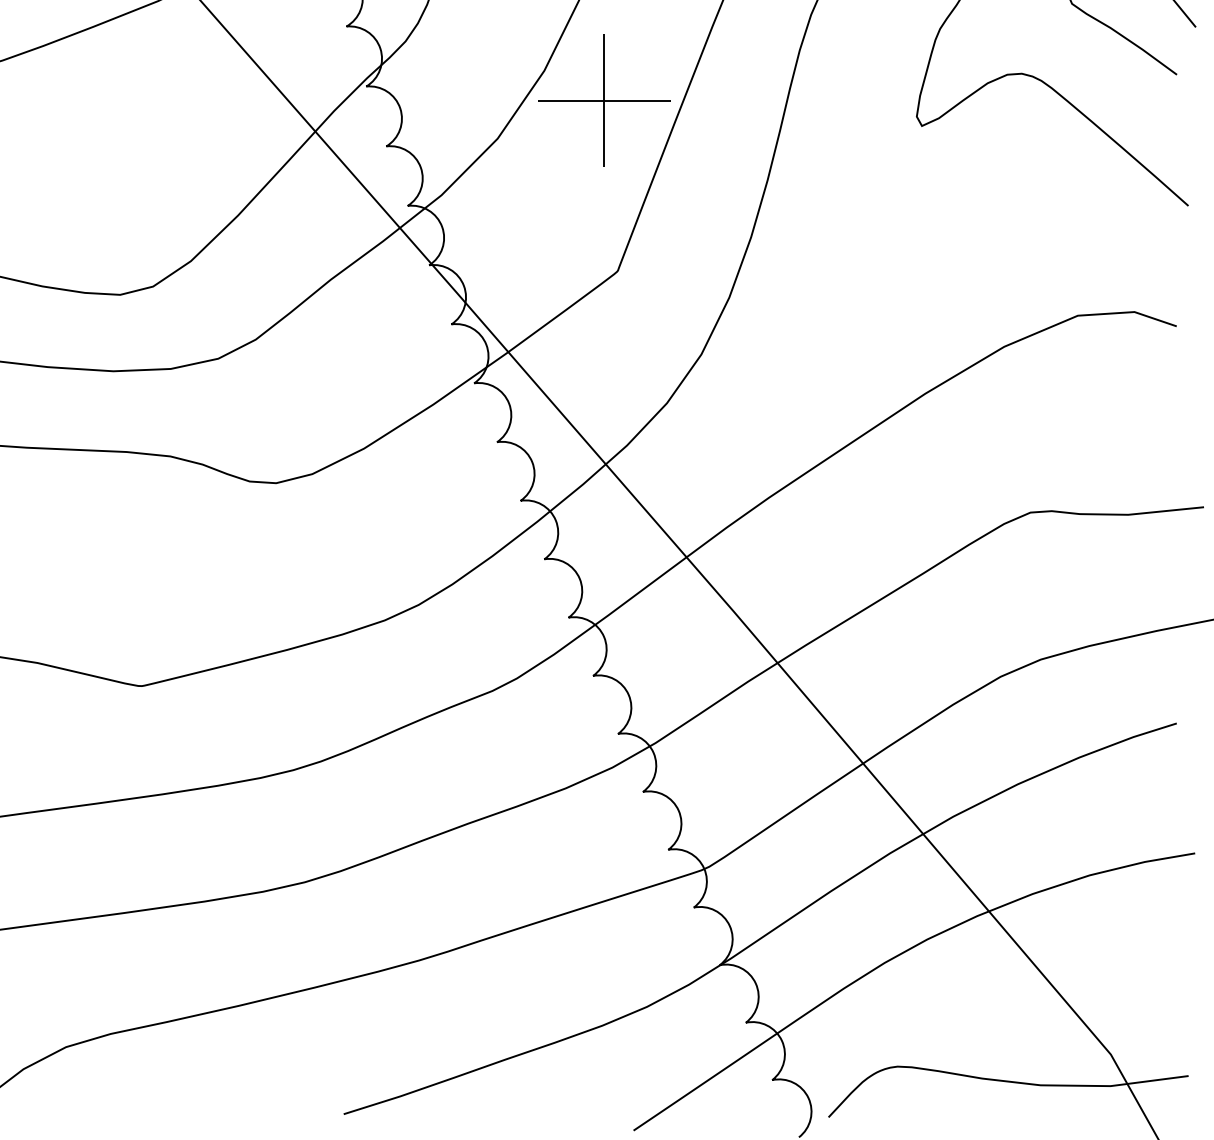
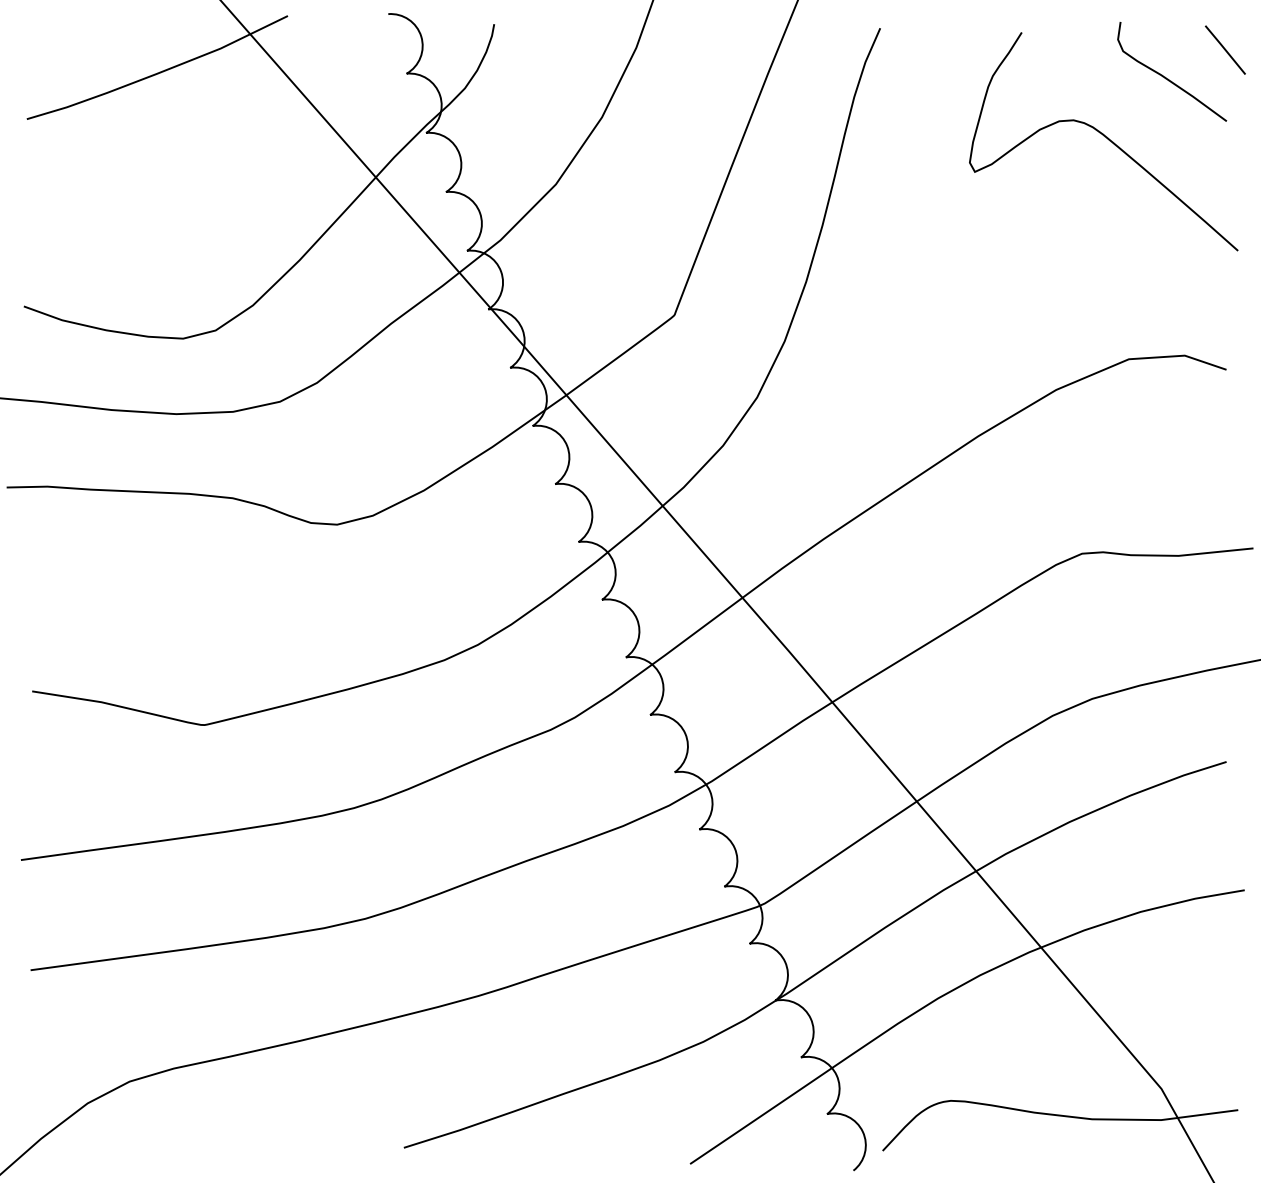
part: (604, 100) -> (661, 146), removed

